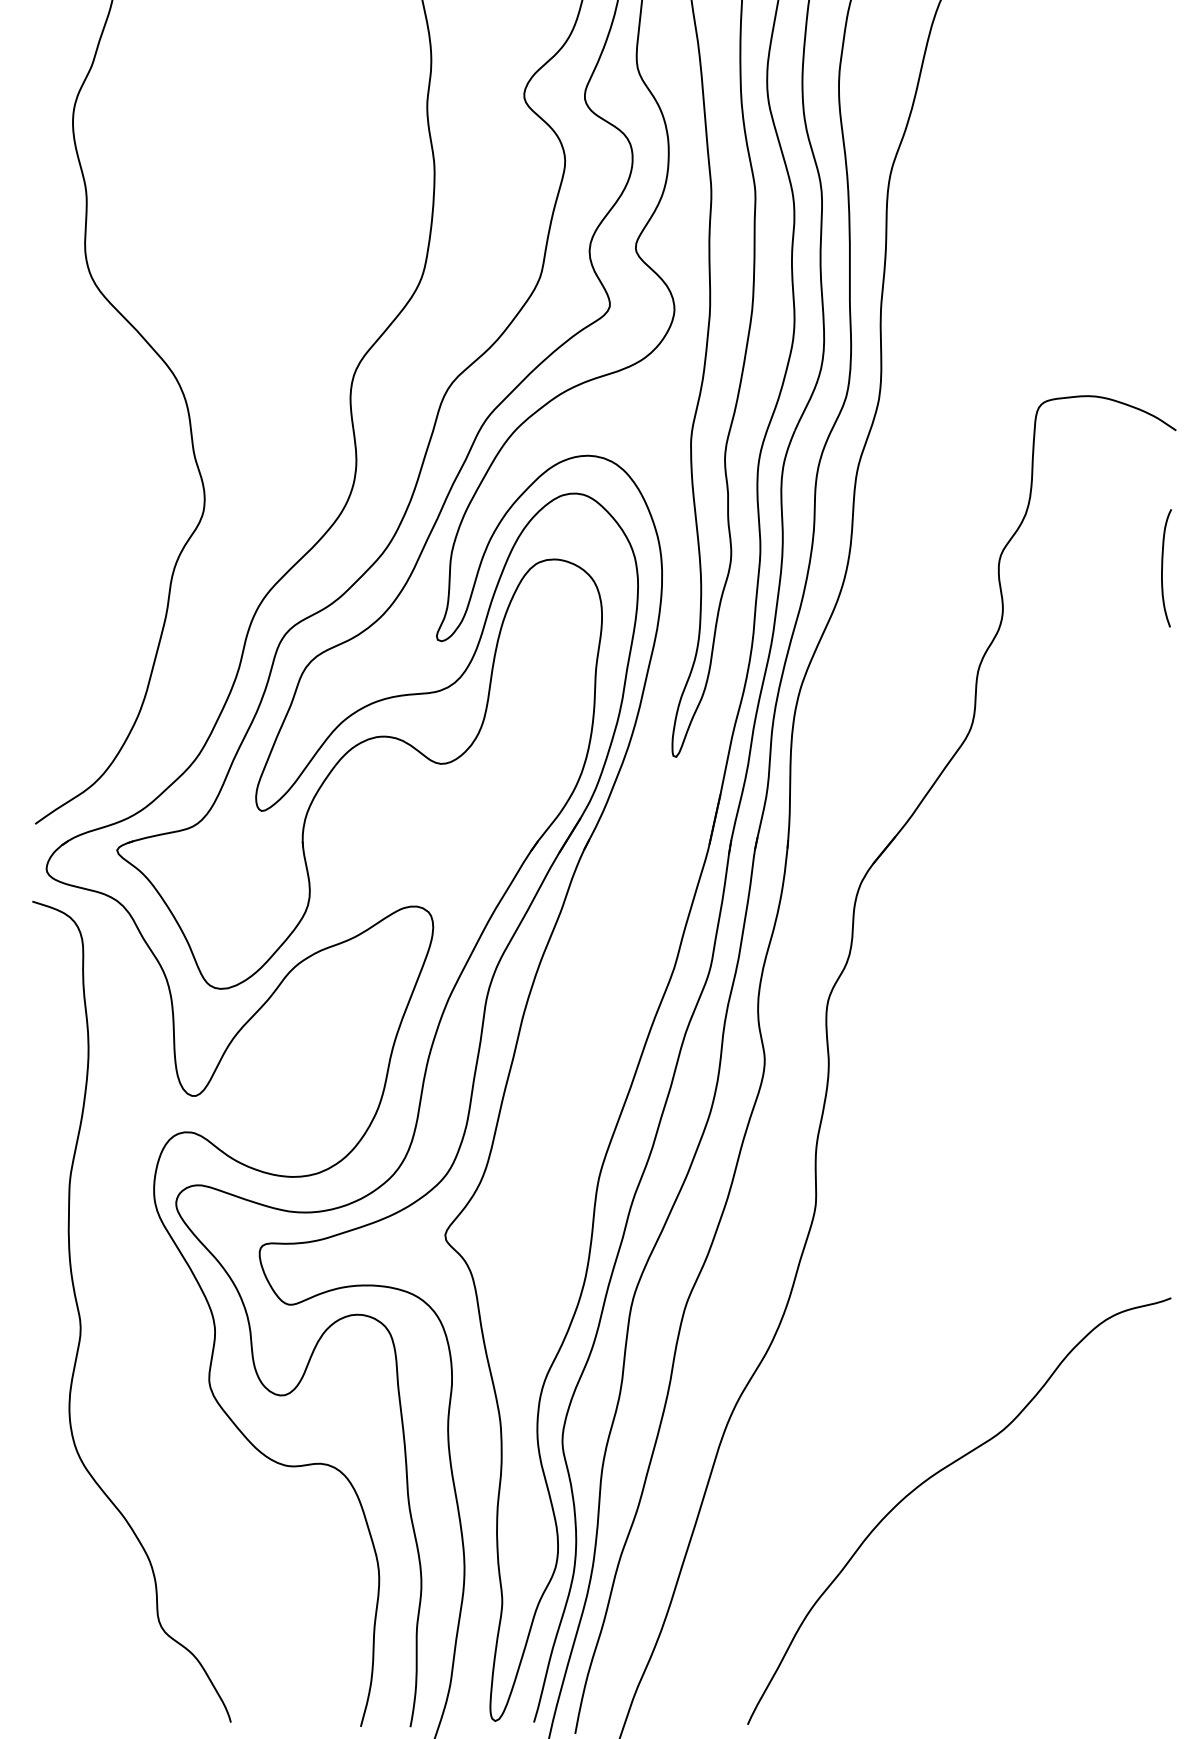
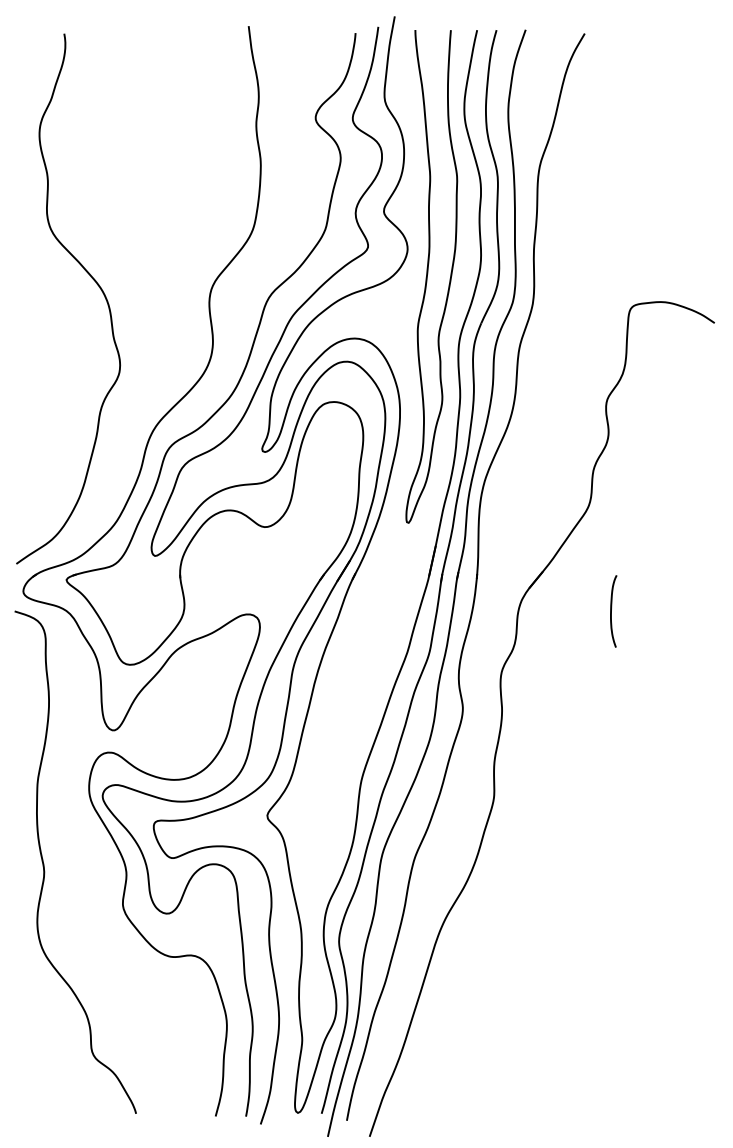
curve: (1162, 568) -> (611, 611), moved
curve: (937, 1475) -> (568, 962), removed

